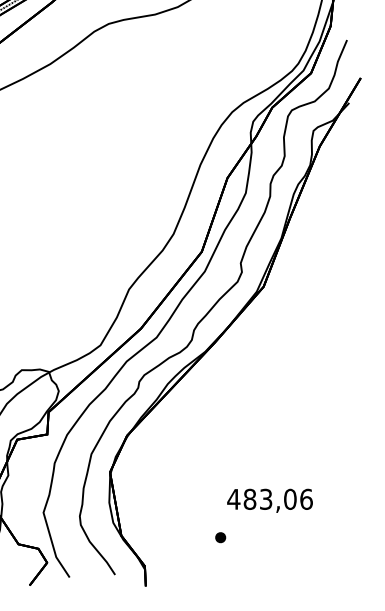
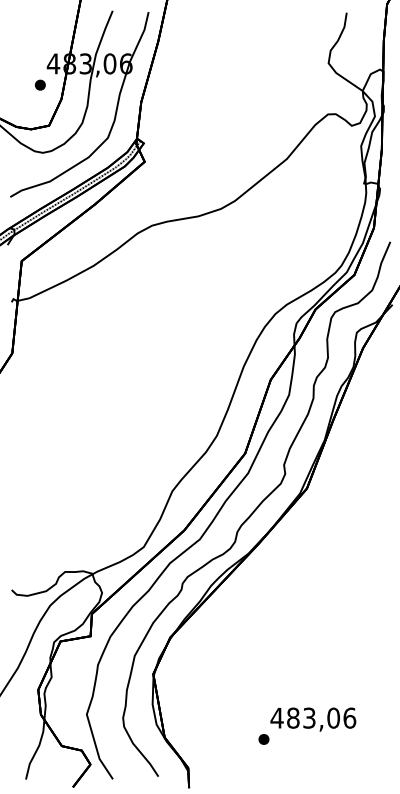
text: (270, 500) -> (313, 719), moved

